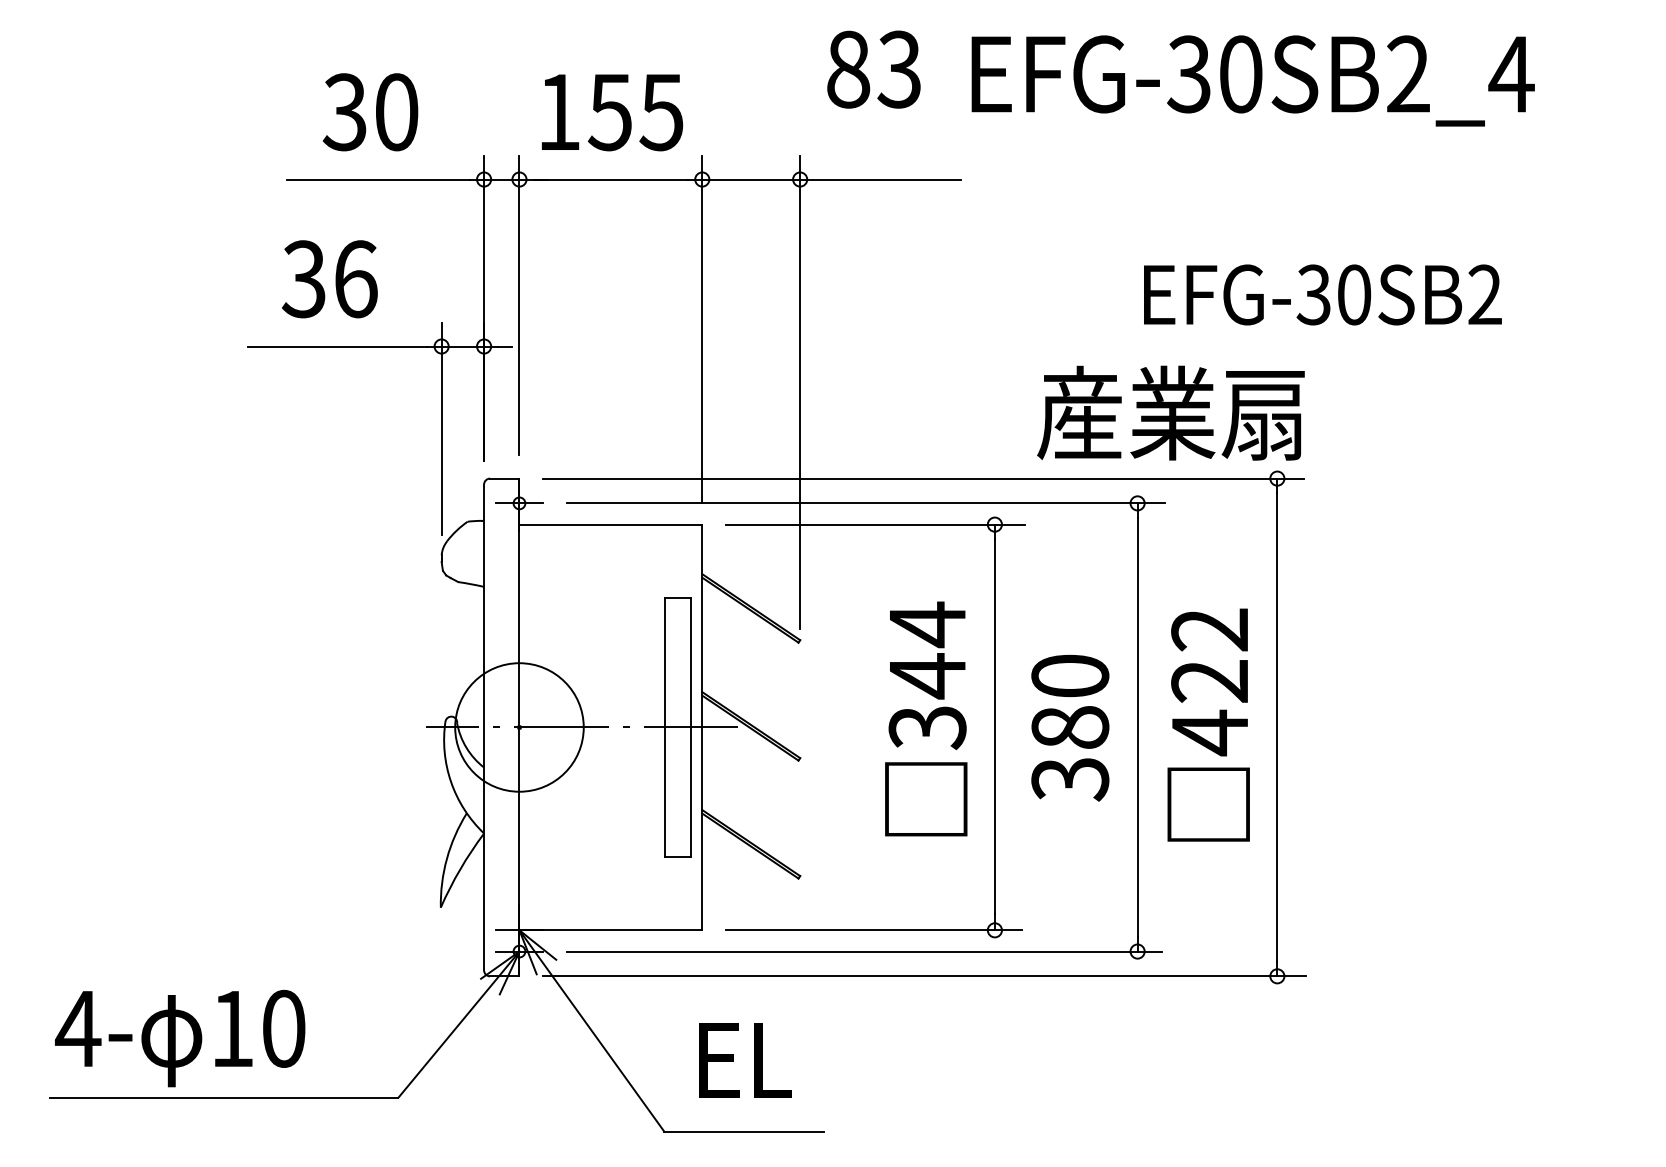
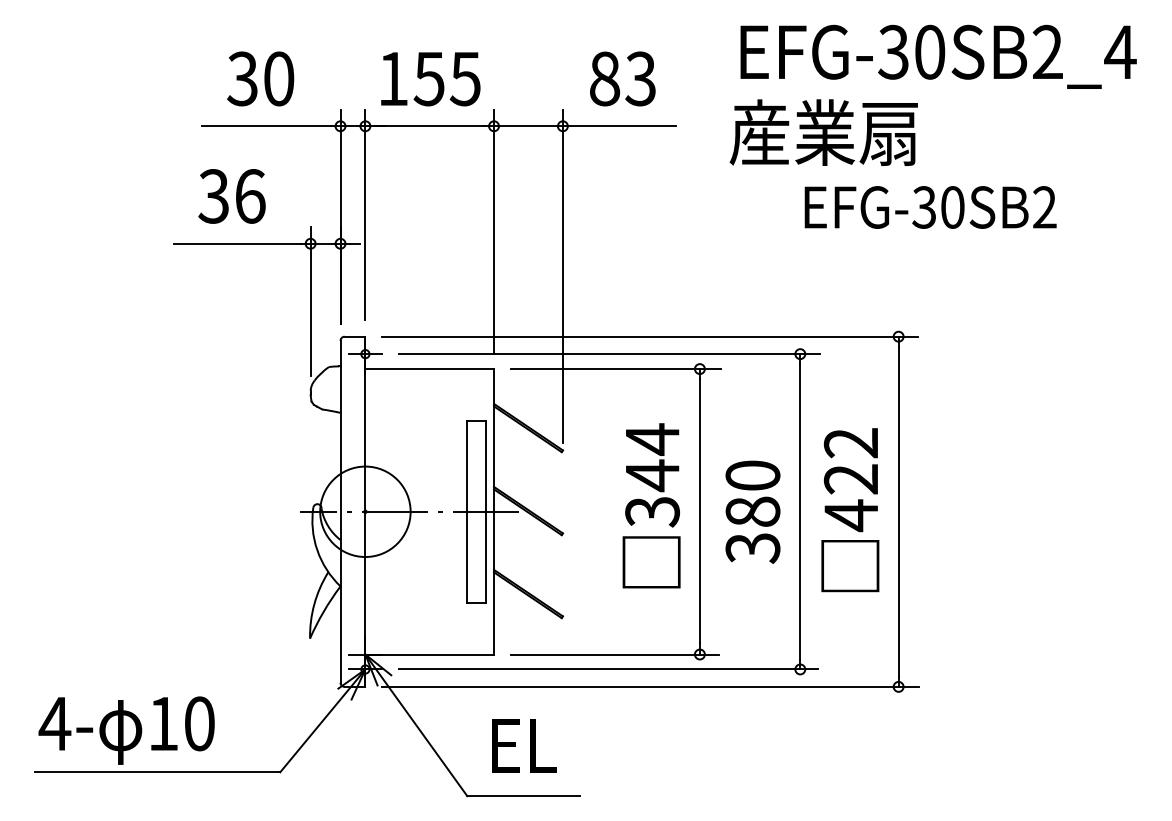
text: (873, 68) -> (622, 78), moved
text: (1252, 80) -> (938, 56), moved
text: (1170, 412) -> (823, 132), moved

